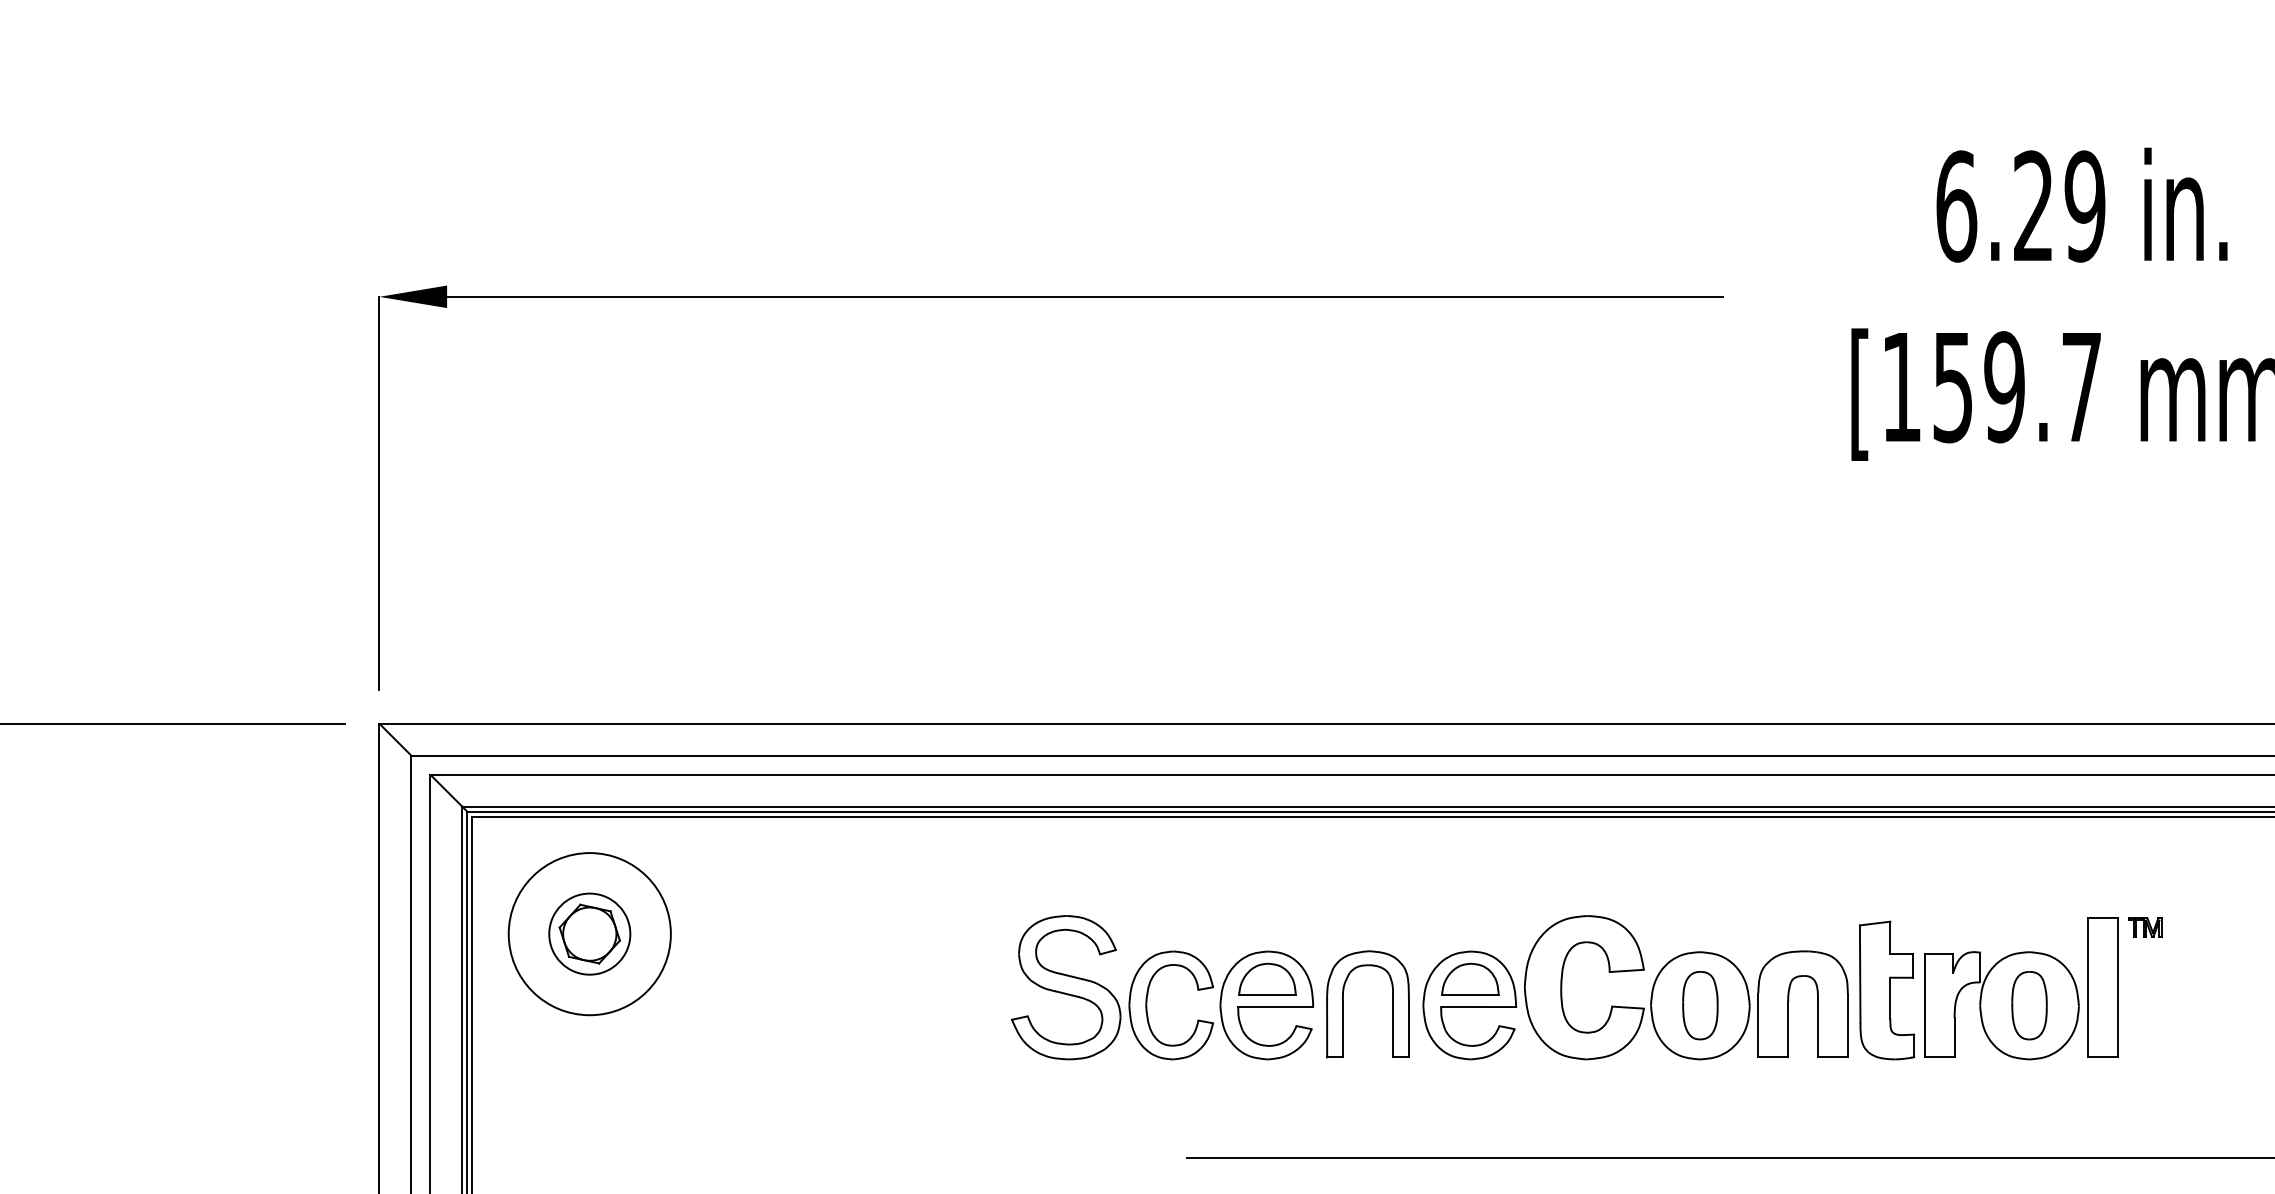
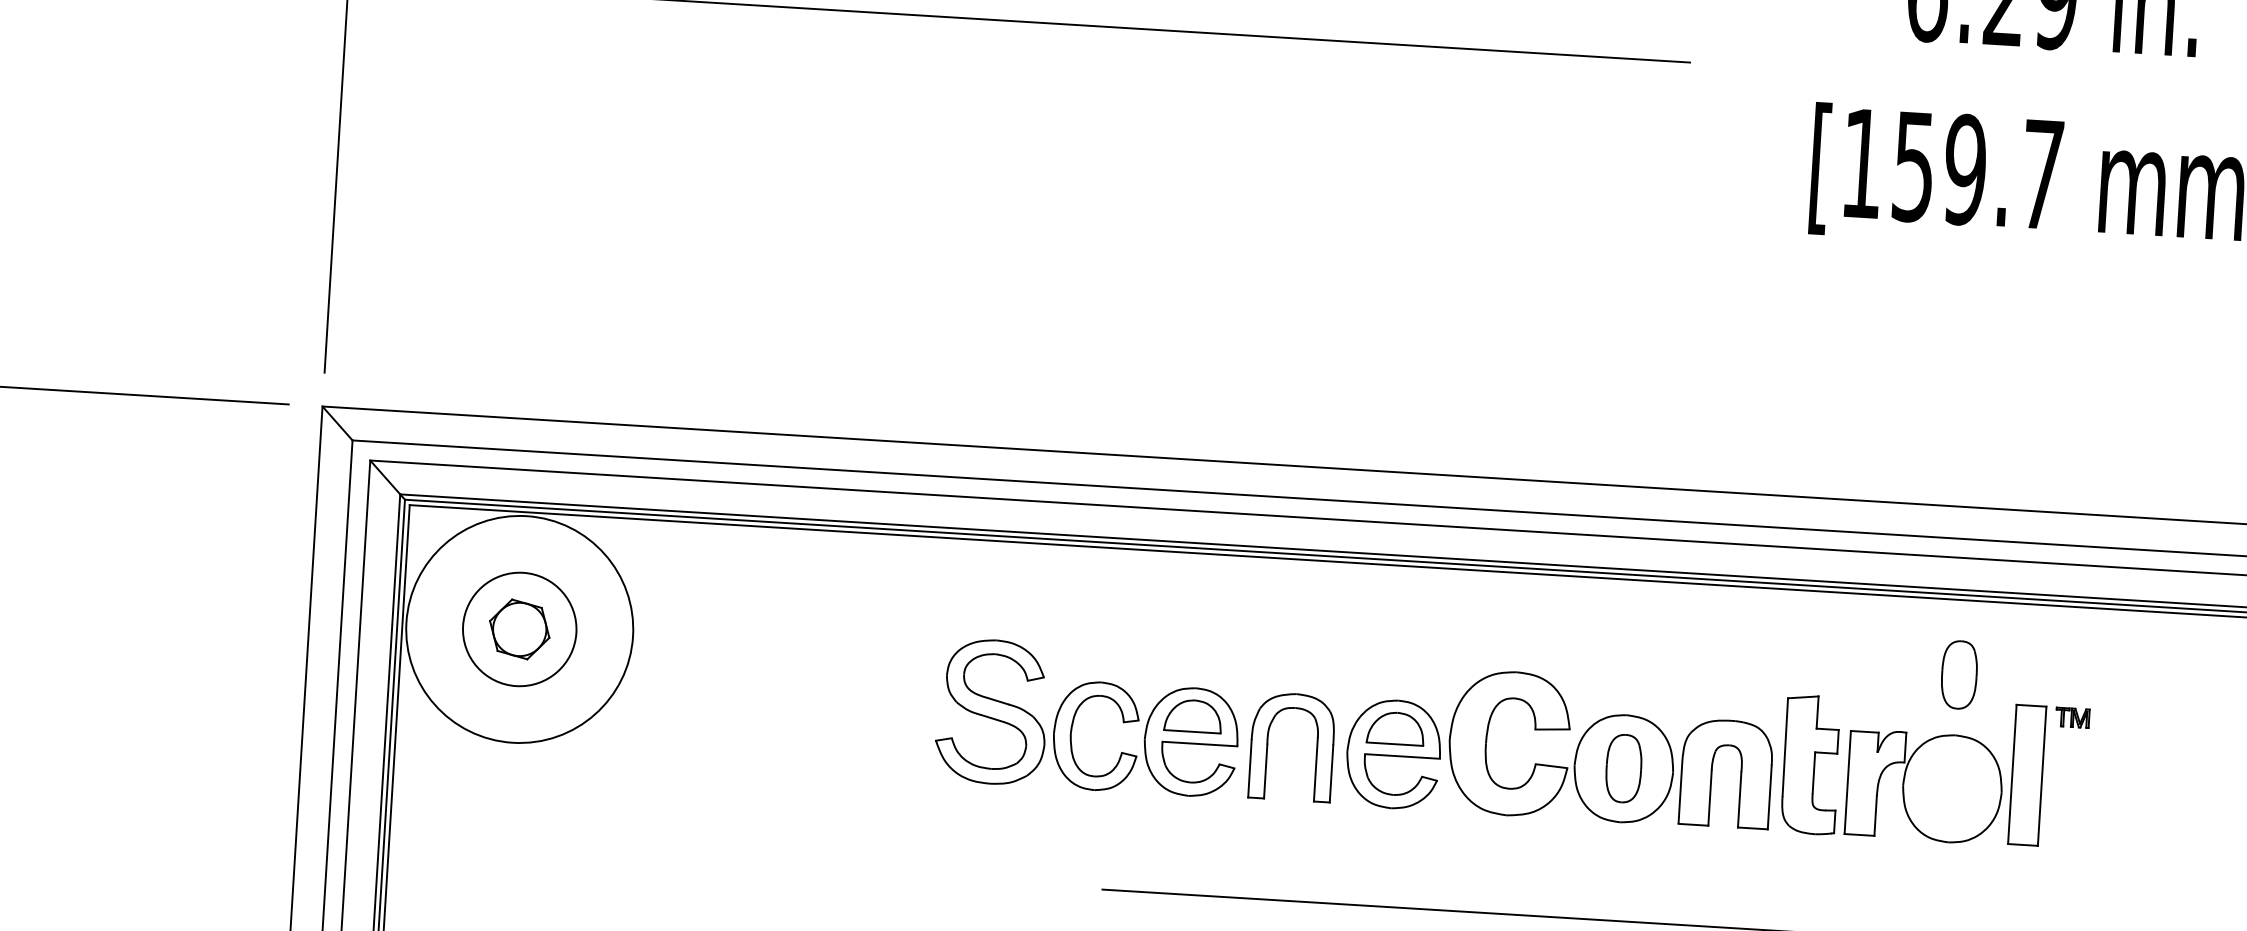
circle: (589, 933) -> (519, 628), size x1.4
circle: (589, 934) -> (519, 629), size x1.4
part: (2029, 1005) -> (1959, 674), moved

